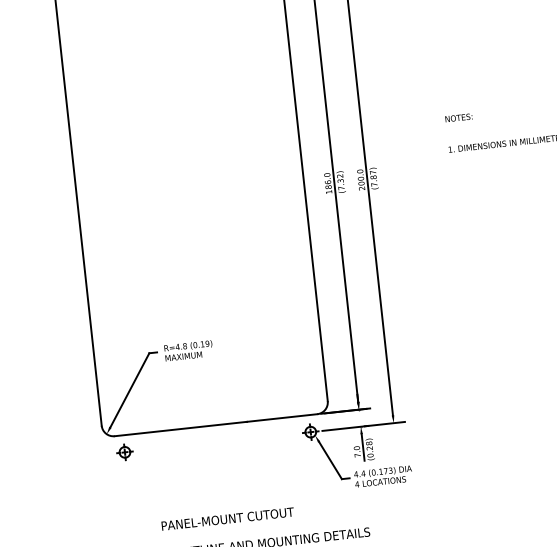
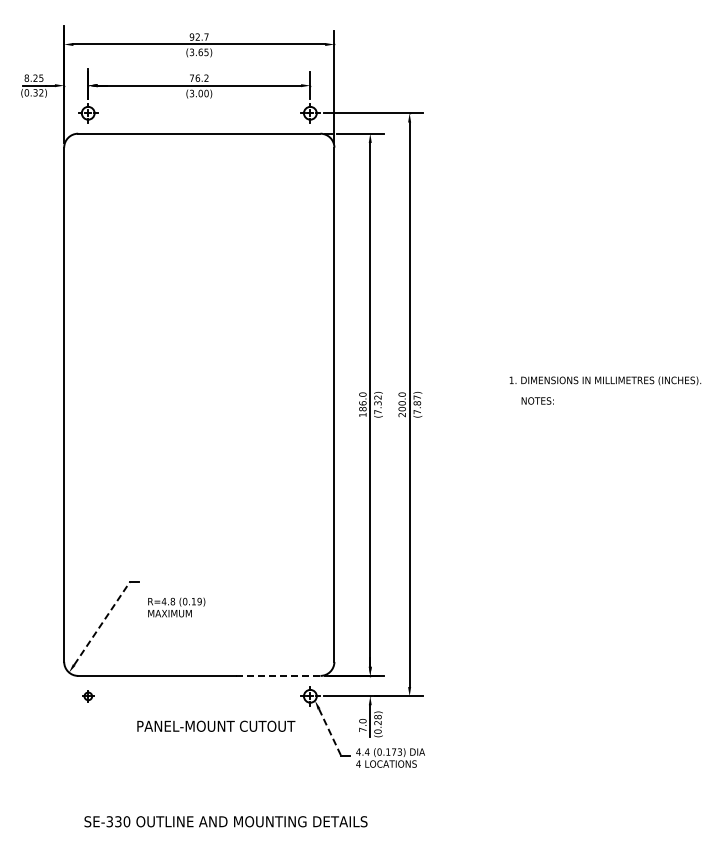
text: (458, 117) -> (537, 400), moved
text: (188, 350) -> (176, 607), moved
line: (130, 390) -> (102, 623), solid -> dashed
line: (282, 417) -> (278, 675), solid -> dashed
part: (125, 452) -> (88, 696), size x0.6
line: (330, 460) -> (330, 732), solid -> dashed
text: (227, 518) -> (216, 725), moved

